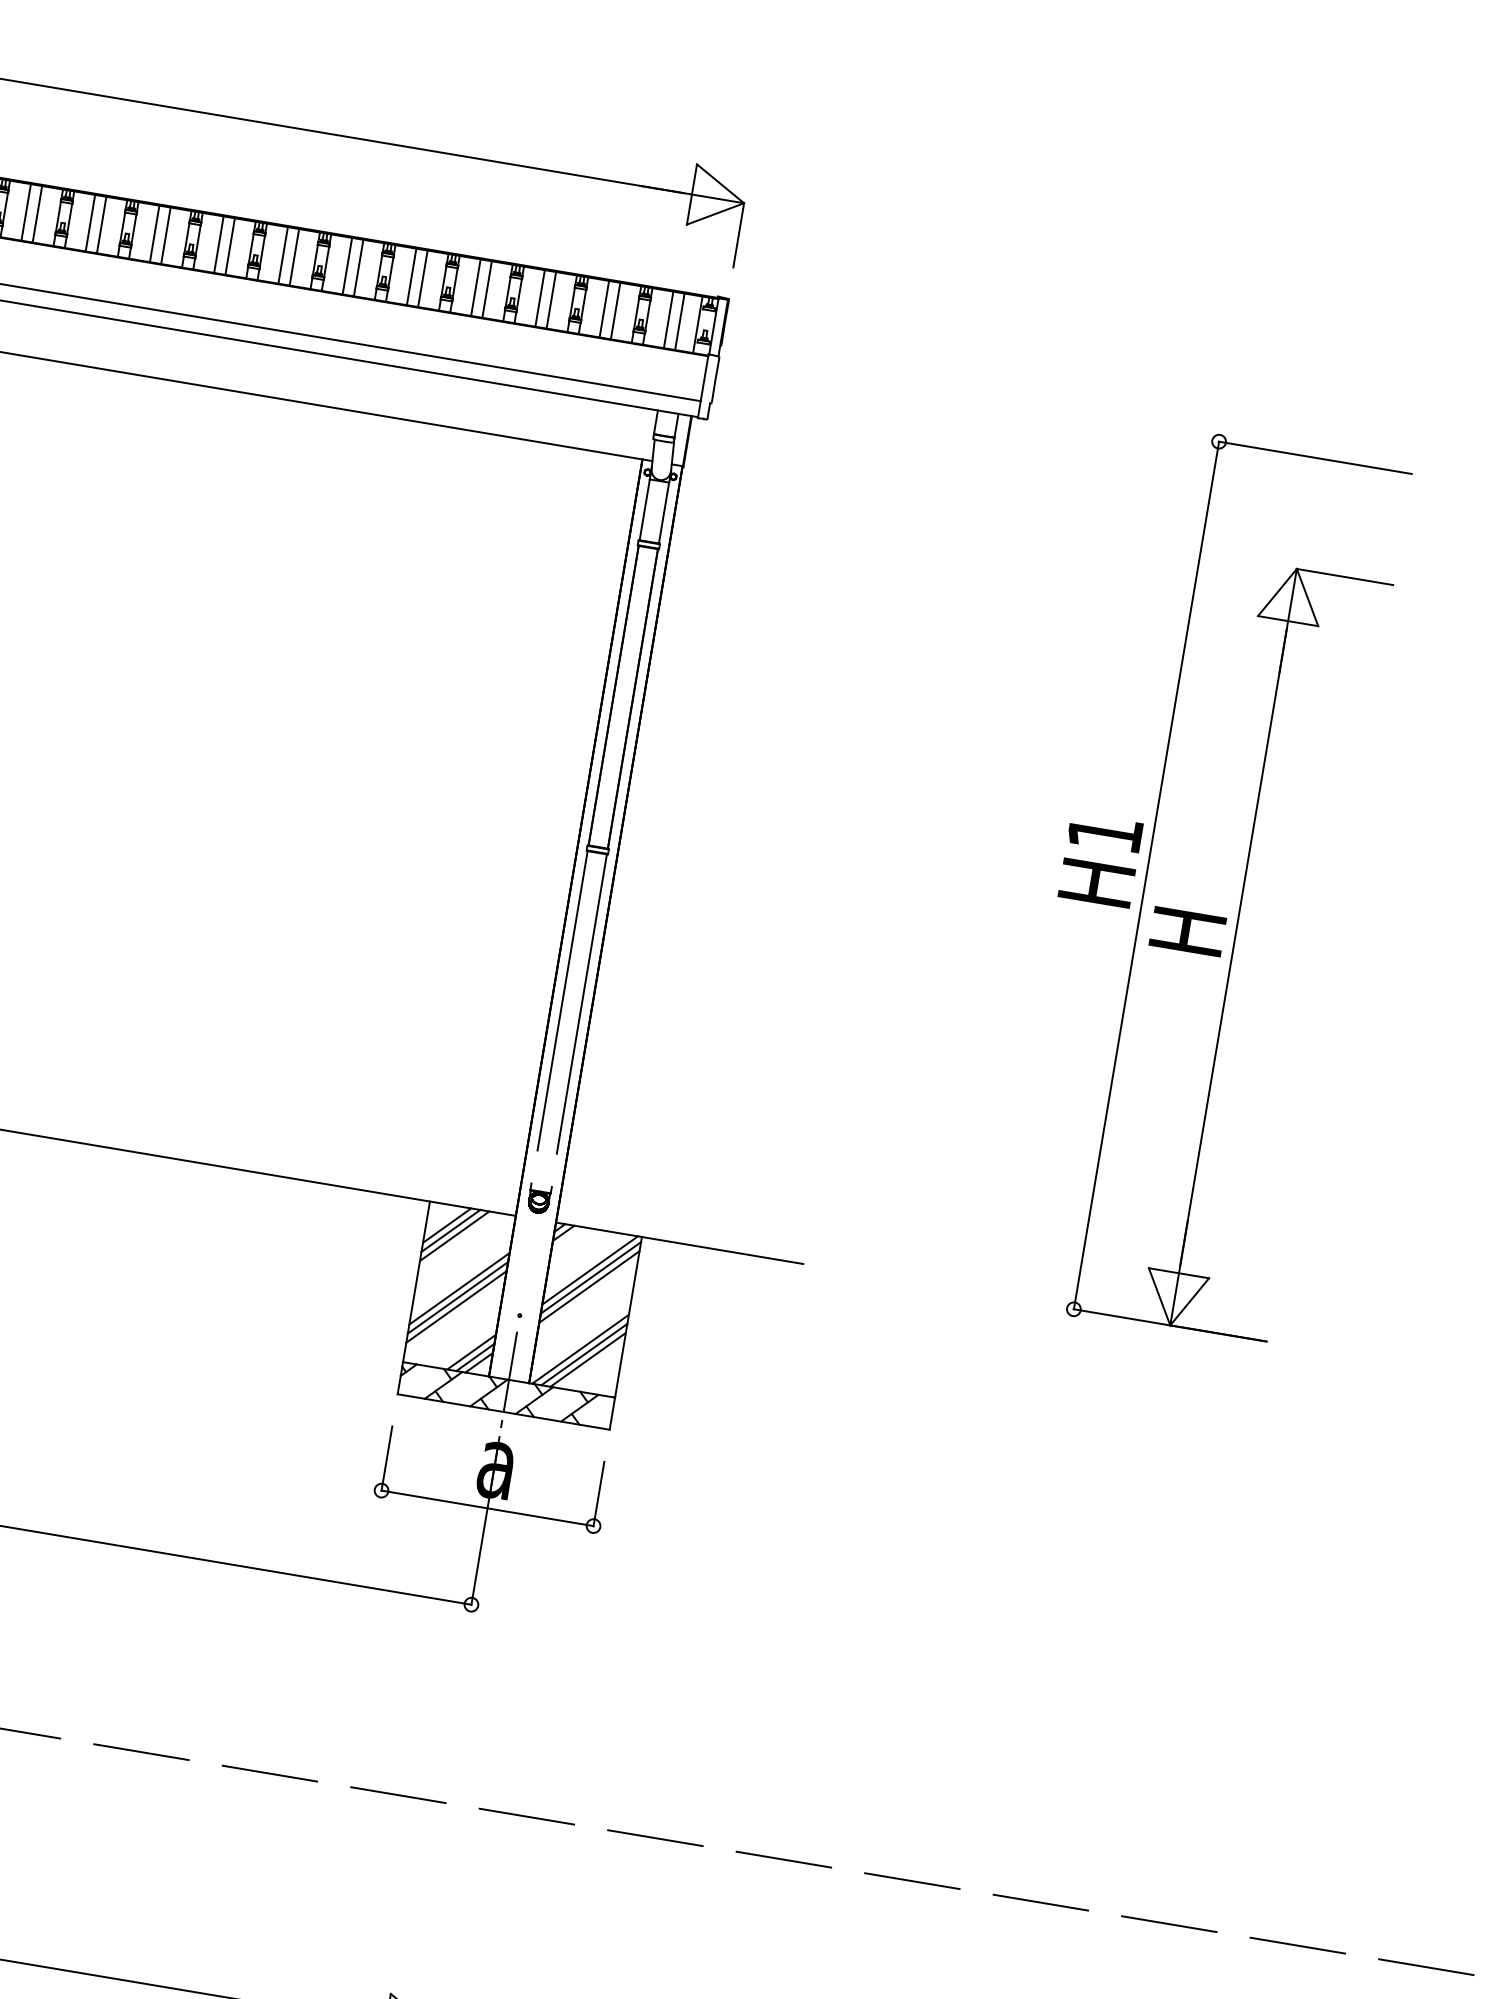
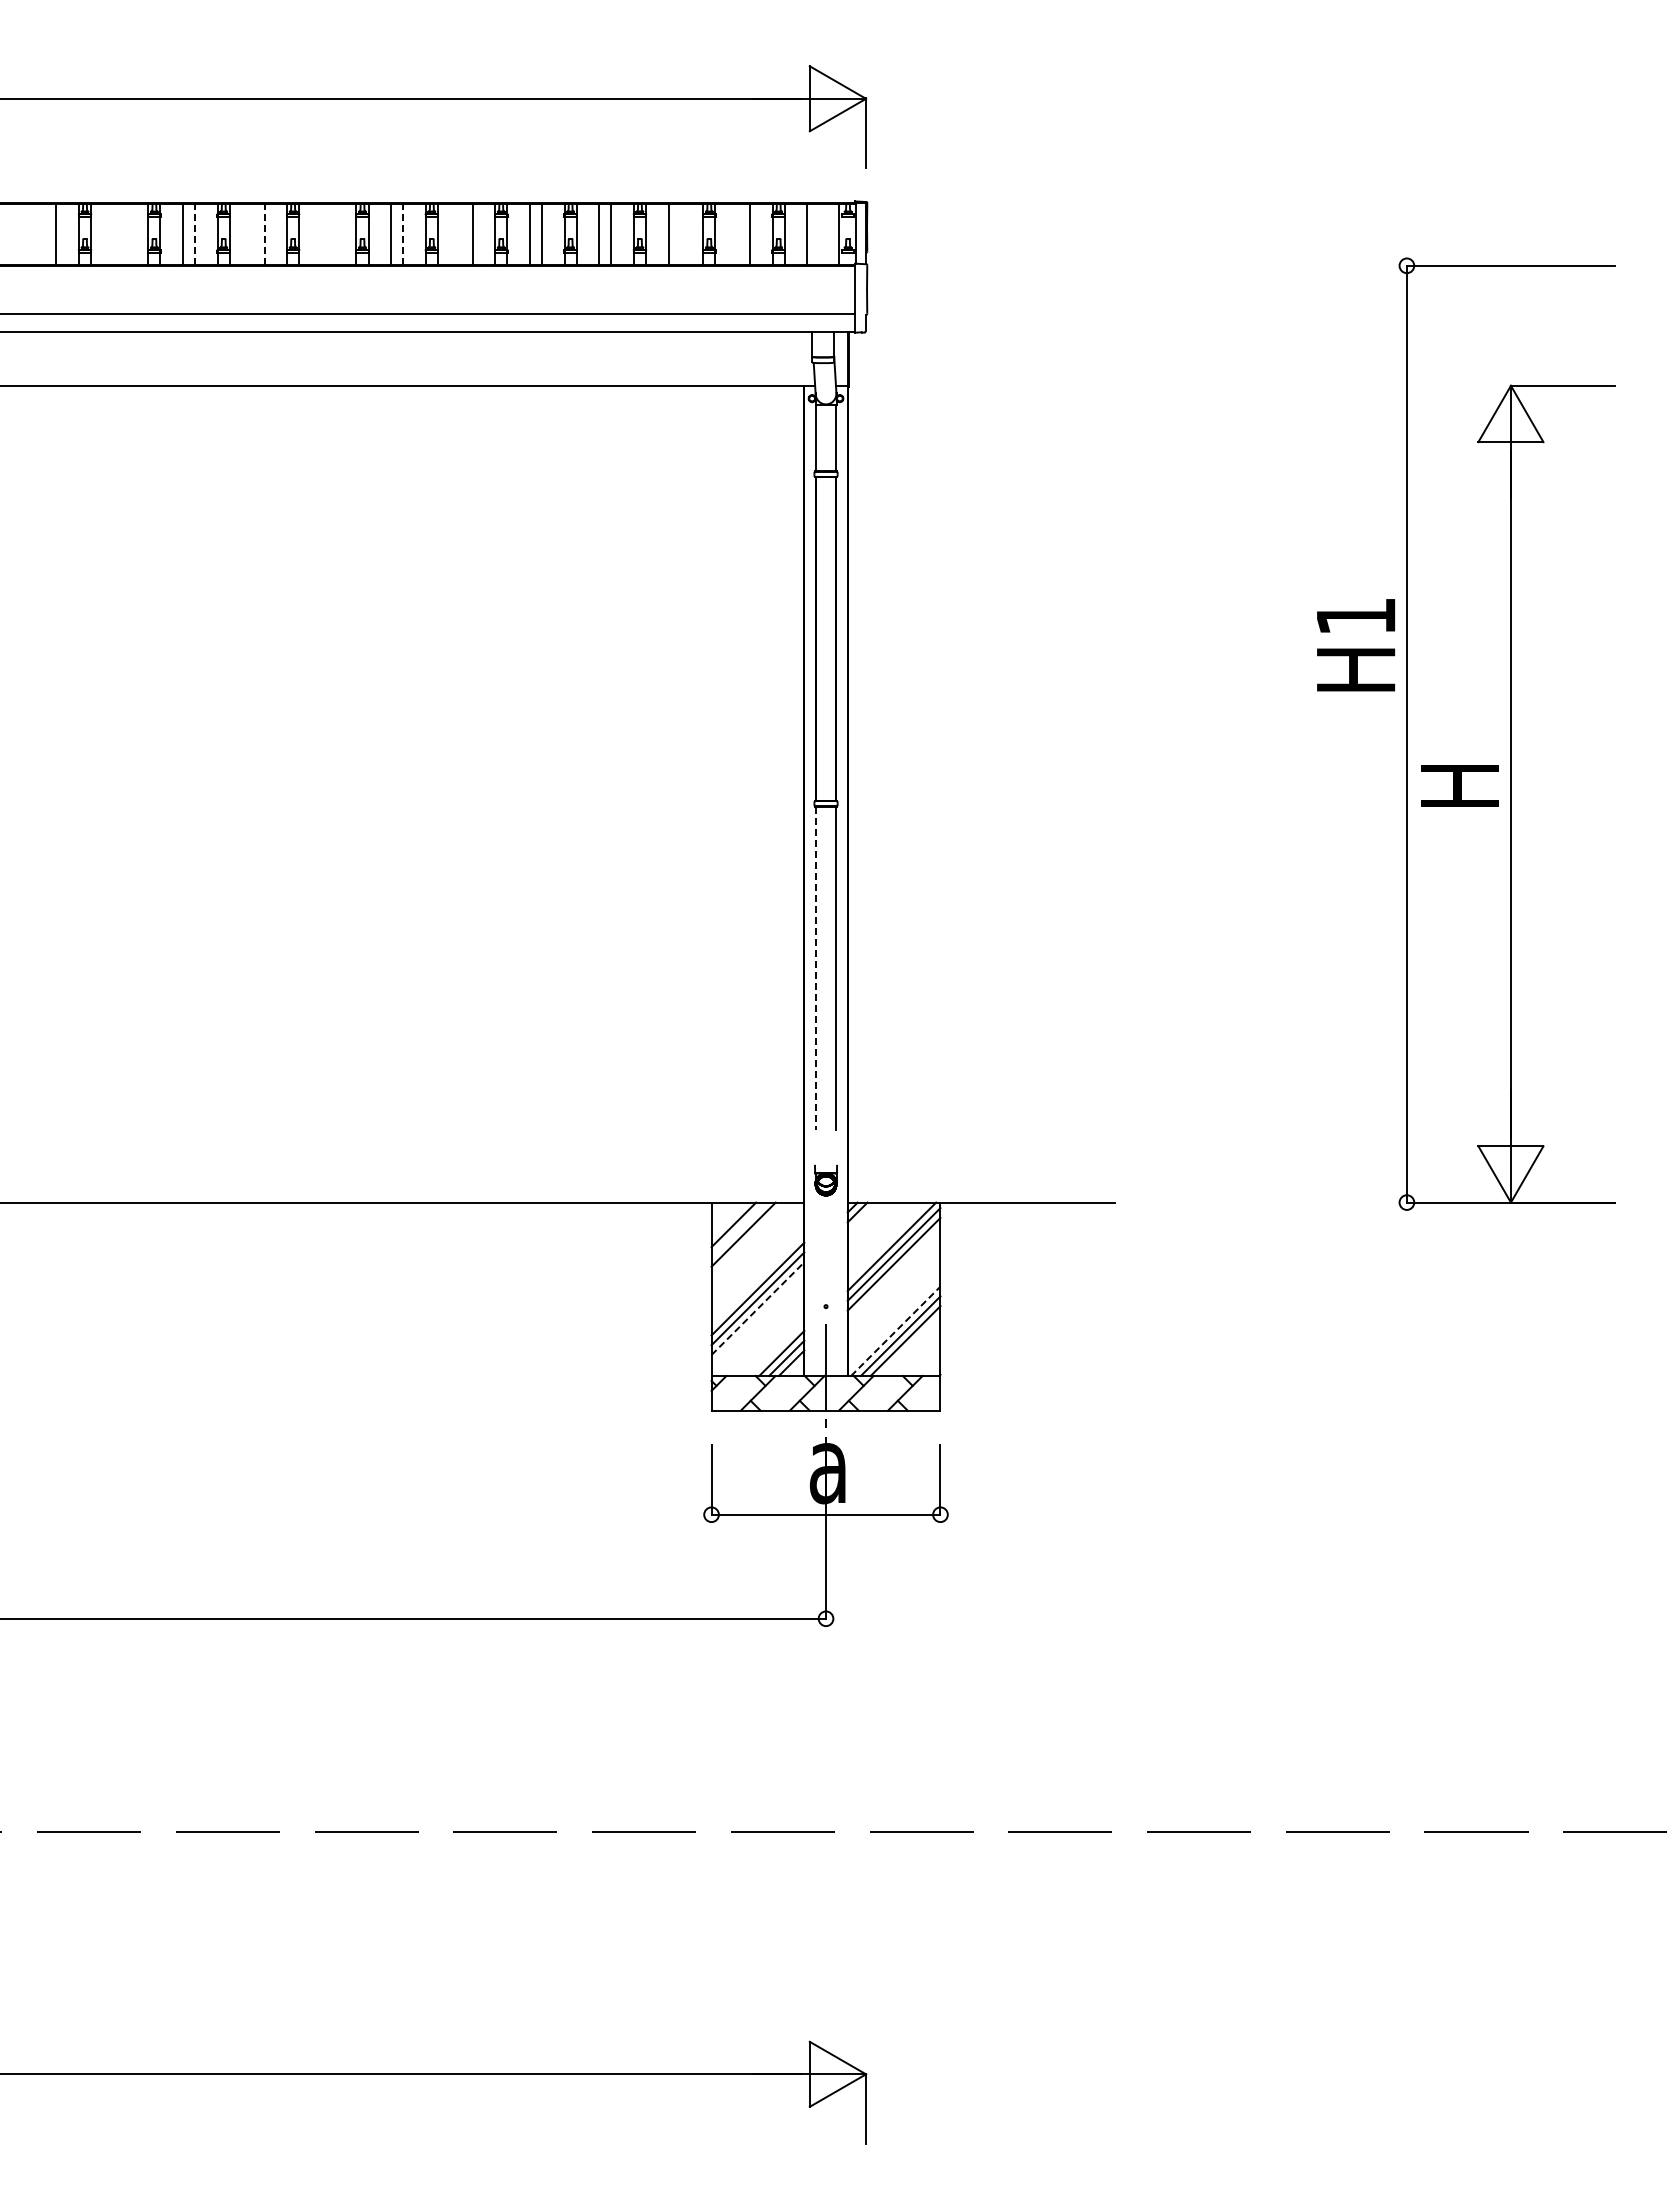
line: (26, 212) -> (113, 234), removed
line: (37, 214) -> (125, 234), removed
line: (102, 224) -> (195, 234), solid -> dashed
line: (154, 233) -> (252, 234), removed
line: (165, 235) -> (264, 234), solid -> dashed
line: (218, 244) -> (321, 234), removed
line: (229, 246) -> (333, 234), removed
line: (294, 257) -> (403, 234), solid -> dashed
line: (347, 266) -> (460, 234), removed
line: (551, 300) -> (680, 234), removed
line: (603, 308) -> (737, 234), removed
line: (679, 321) -> (819, 234), removed
text: (1101, 860) -> (1356, 645), moved
line: (562, 1000) -> (815, 968), solid -> dashed
line: (450, 1230) -> (738, 1229), removed
line: (456, 1306) -> (757, 1308), solid -> dashed
line: (581, 1348) -> (896, 1330), solid -> dashed

